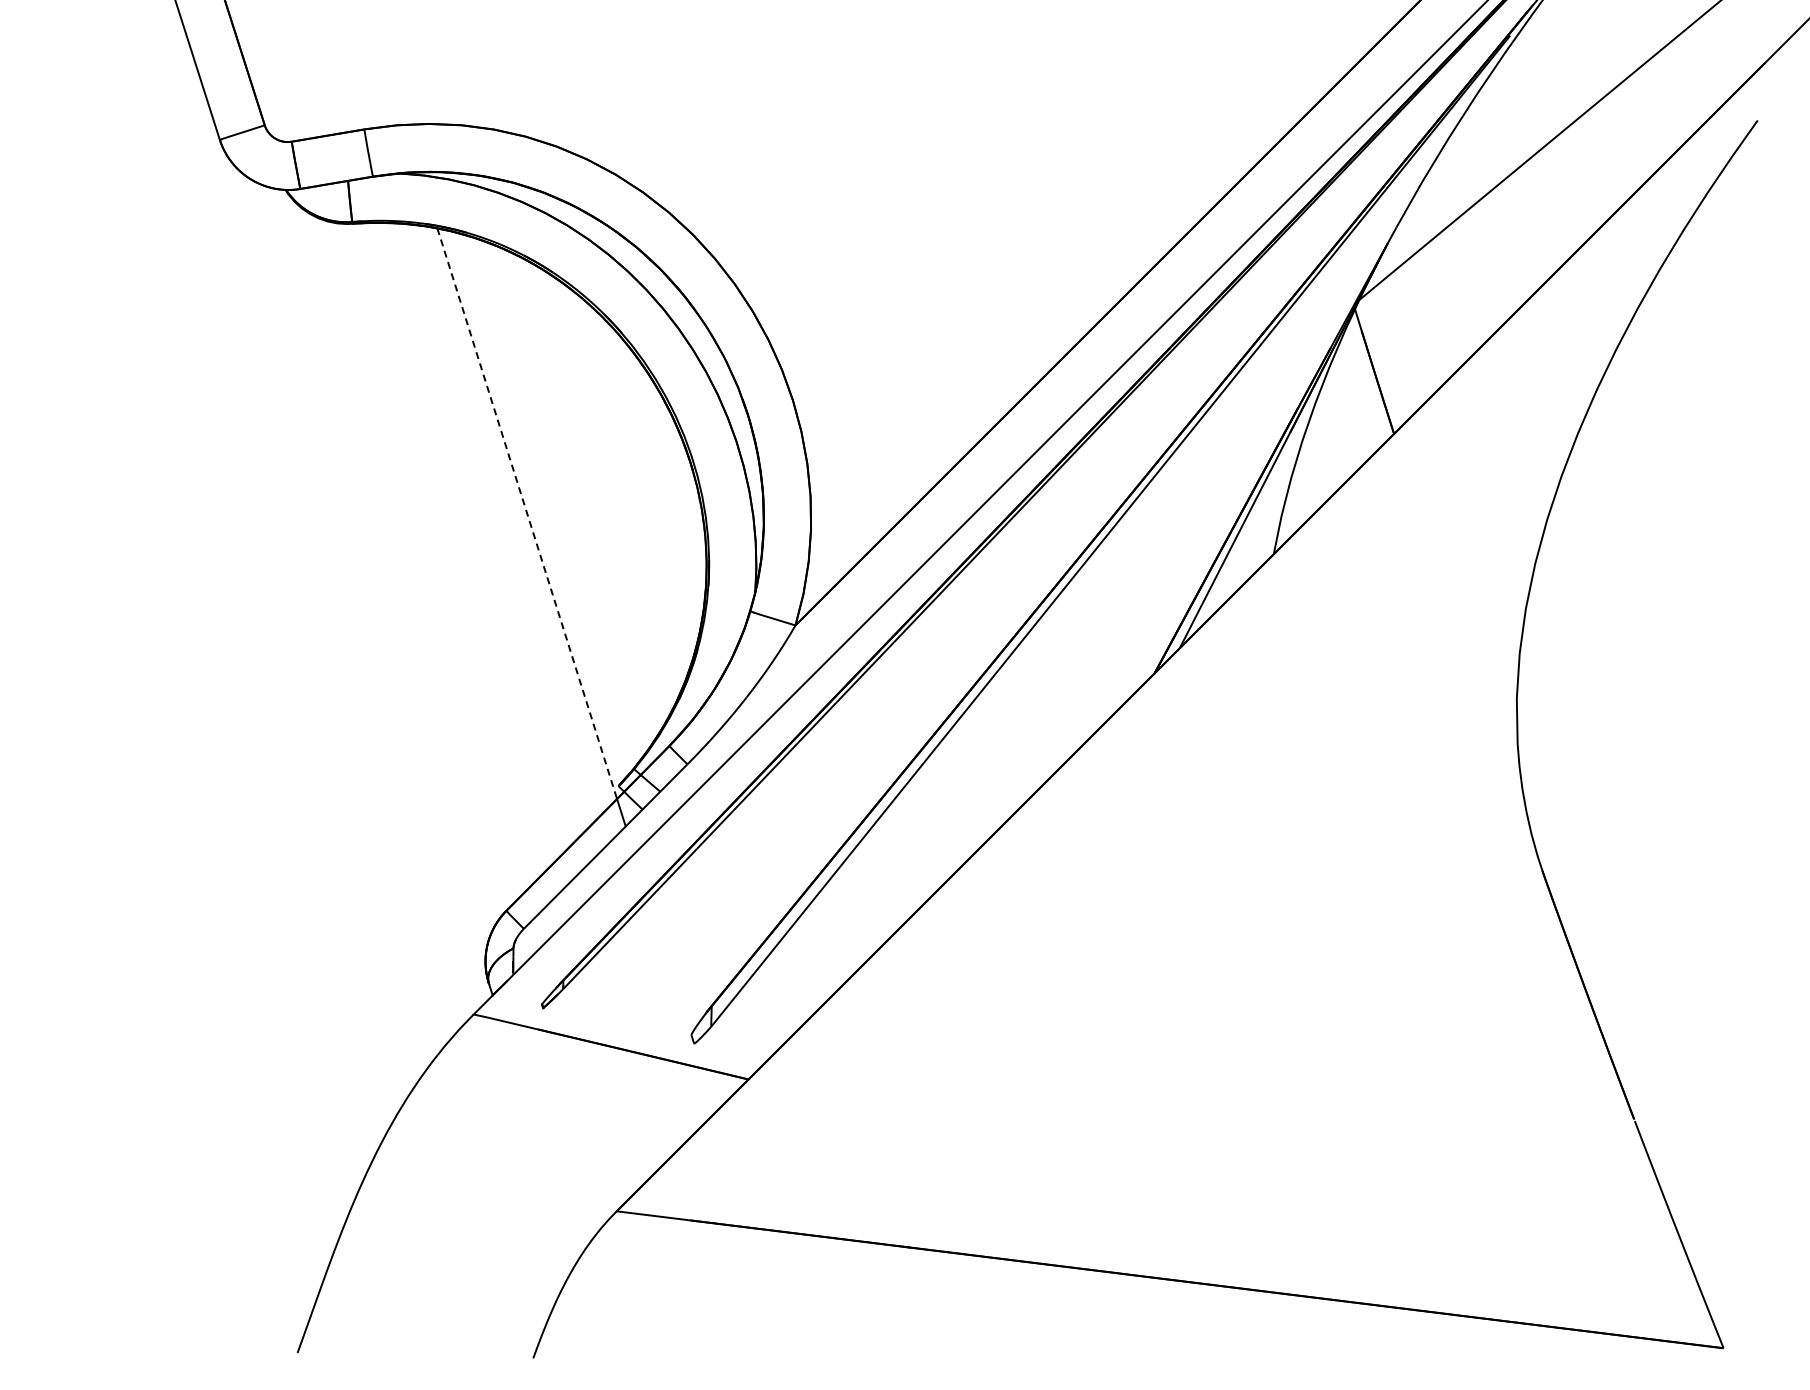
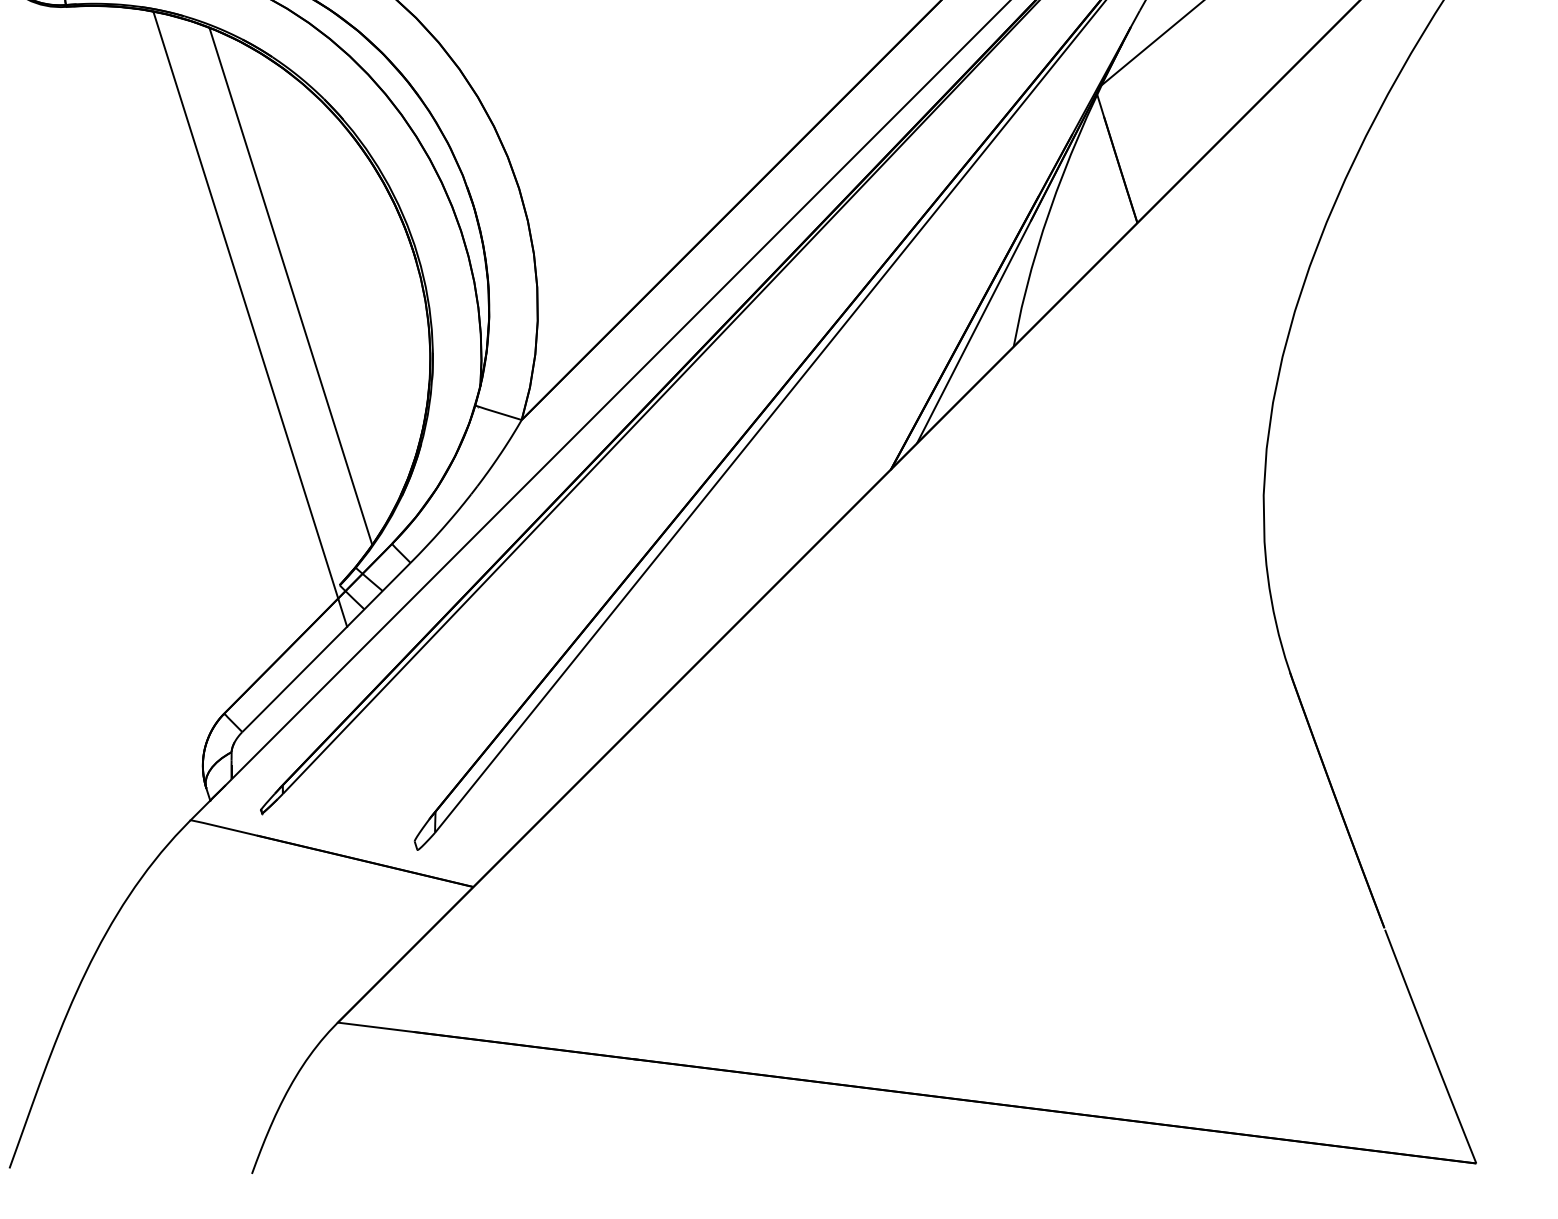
line: (570, 495) -> (290, 286), added
line: (527, 514) -> (246, 305), dashed -> solid

